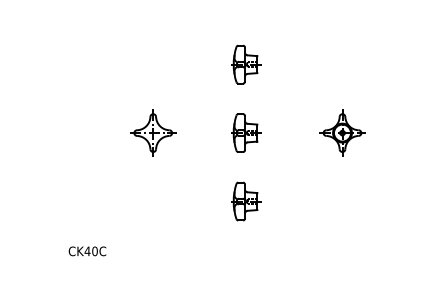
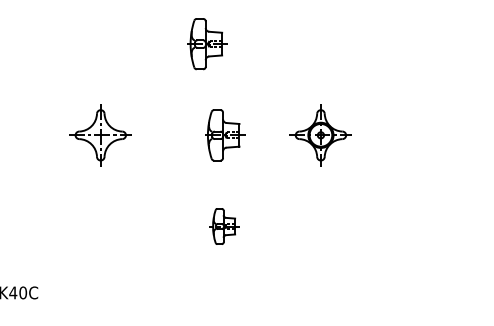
part: (246, 64) -> (207, 43), moved
part: (342, 132) -> (320, 134), moved
part: (246, 201) -> (225, 226), size x0.7

